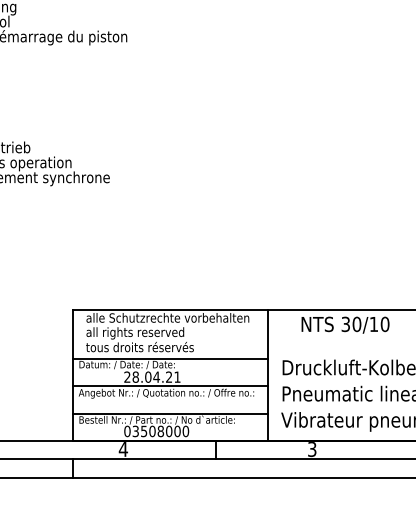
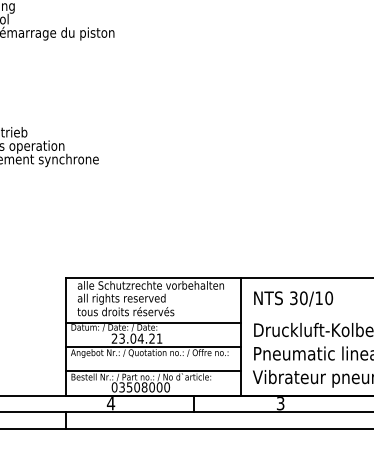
text: (345, 324) -> (293, 298), moved
text: (135, 376) -> (121, 338), 28.04.21 -> 23.04.21

